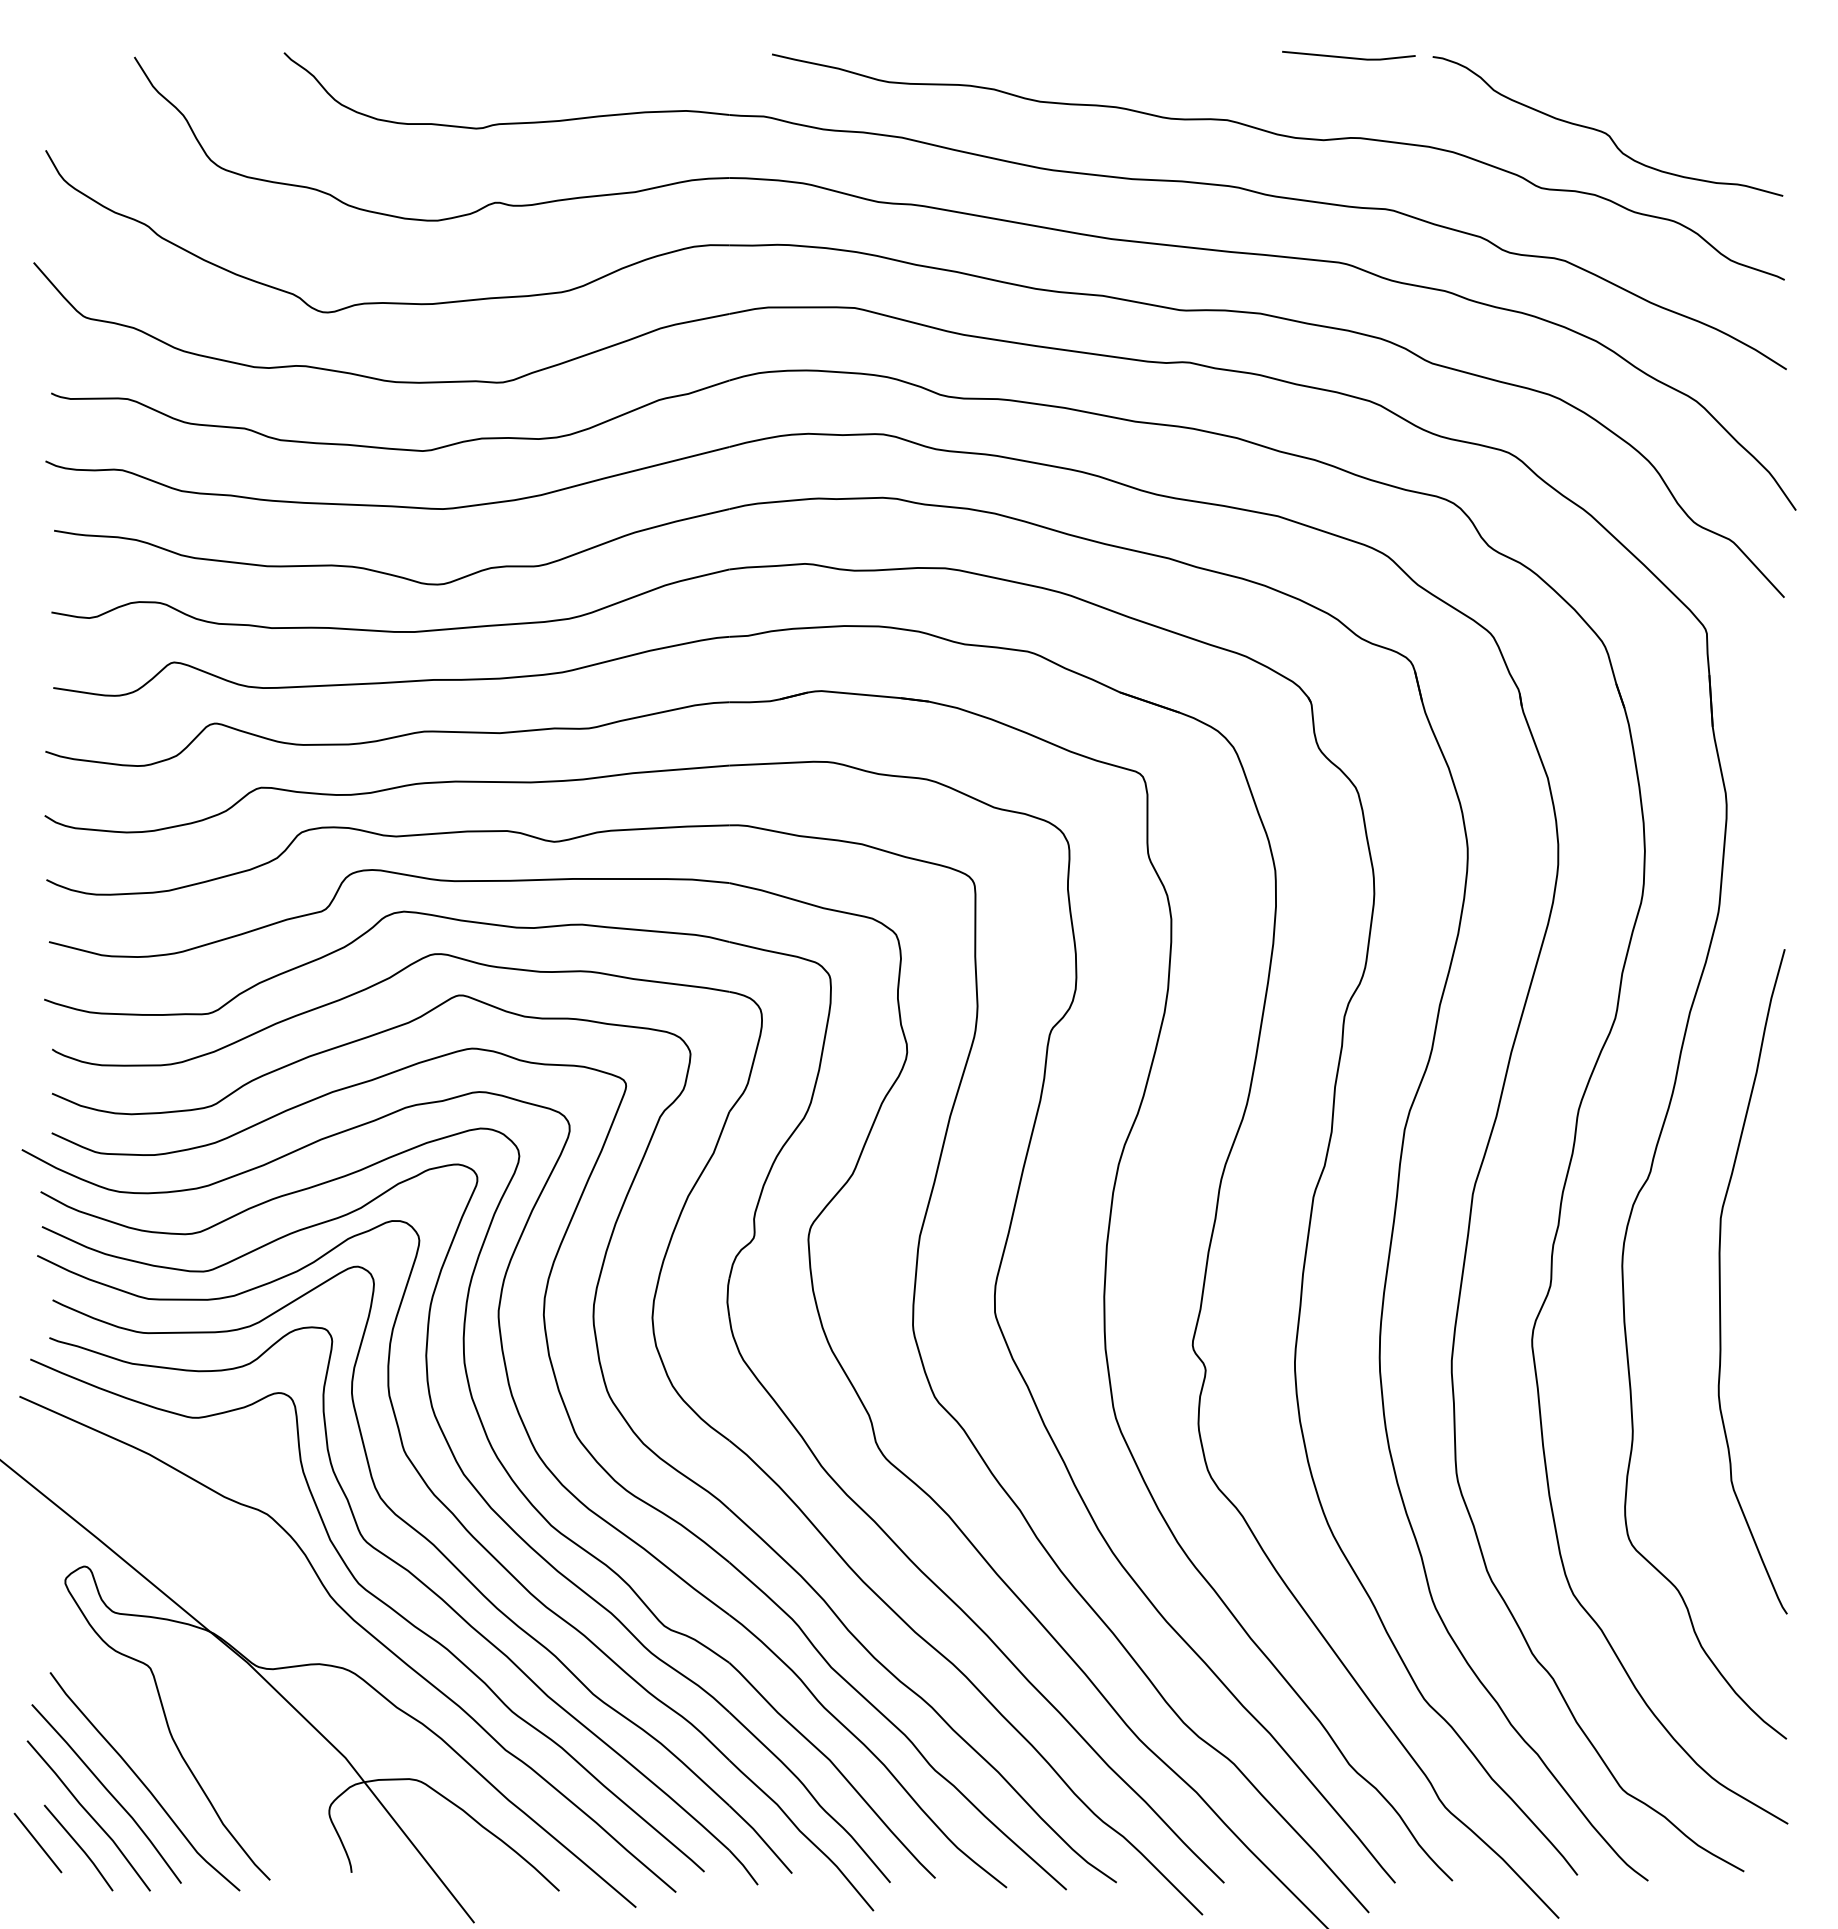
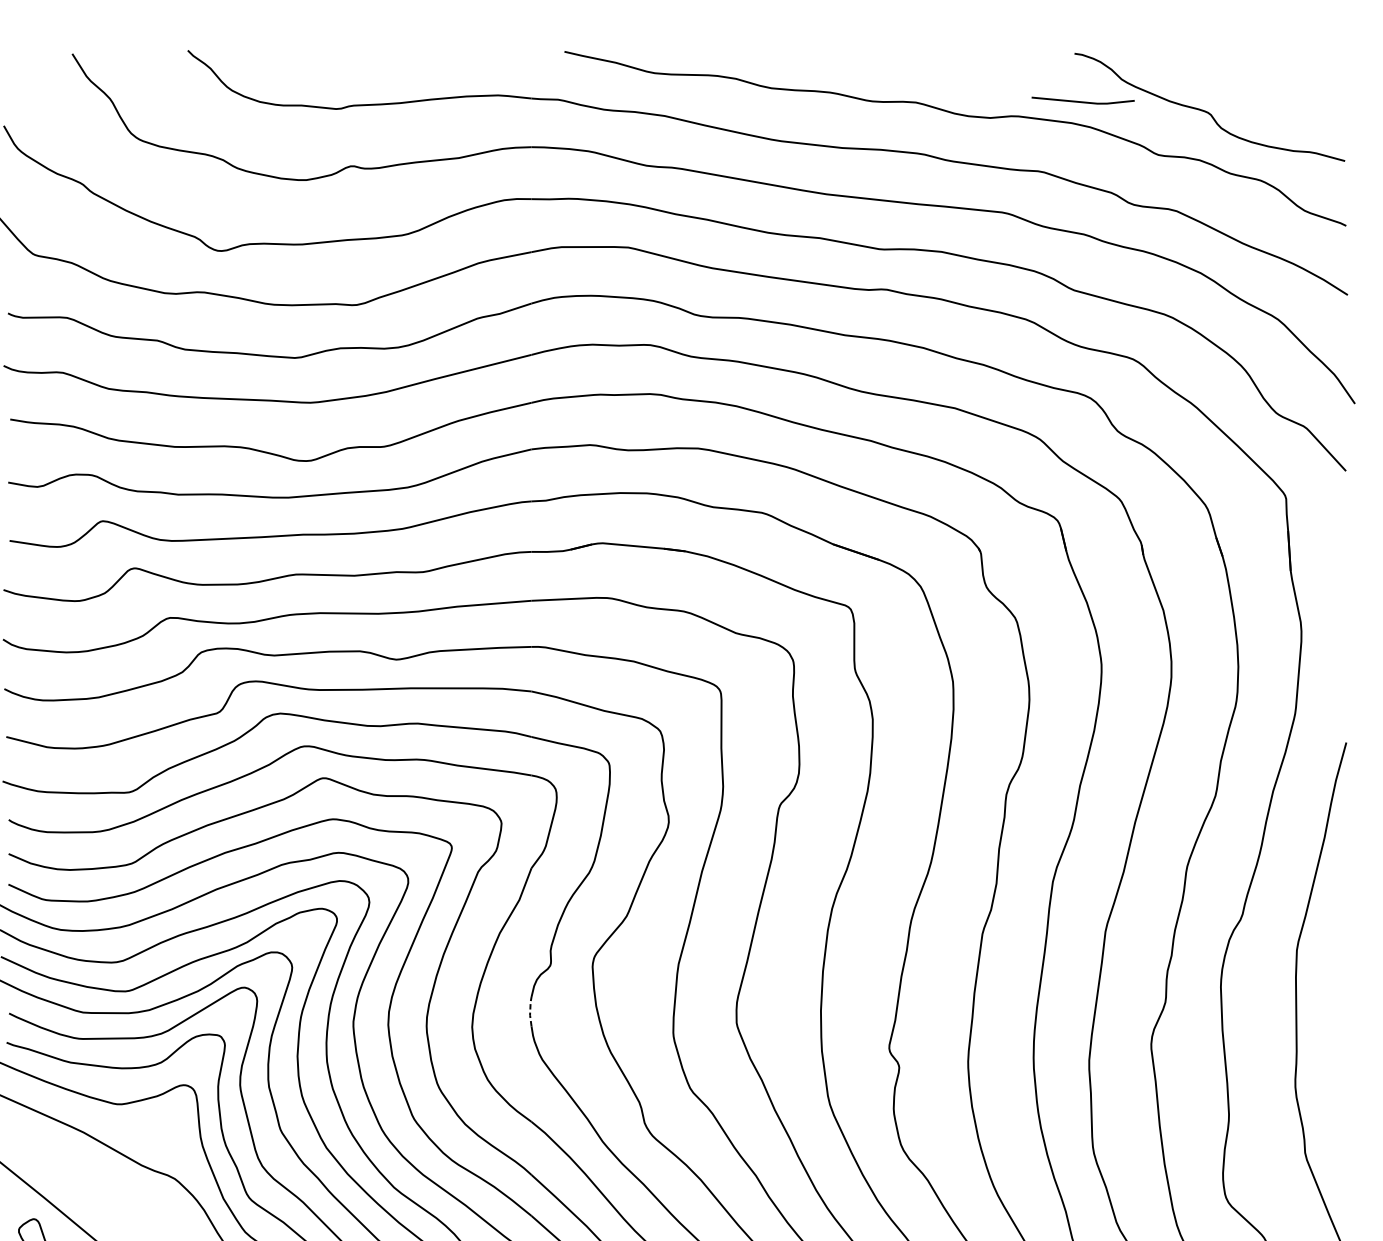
line: (1347, 56) -> (1082, 101), moved
line: (727, 1297) -> (530, 1011), solid -> dashed

